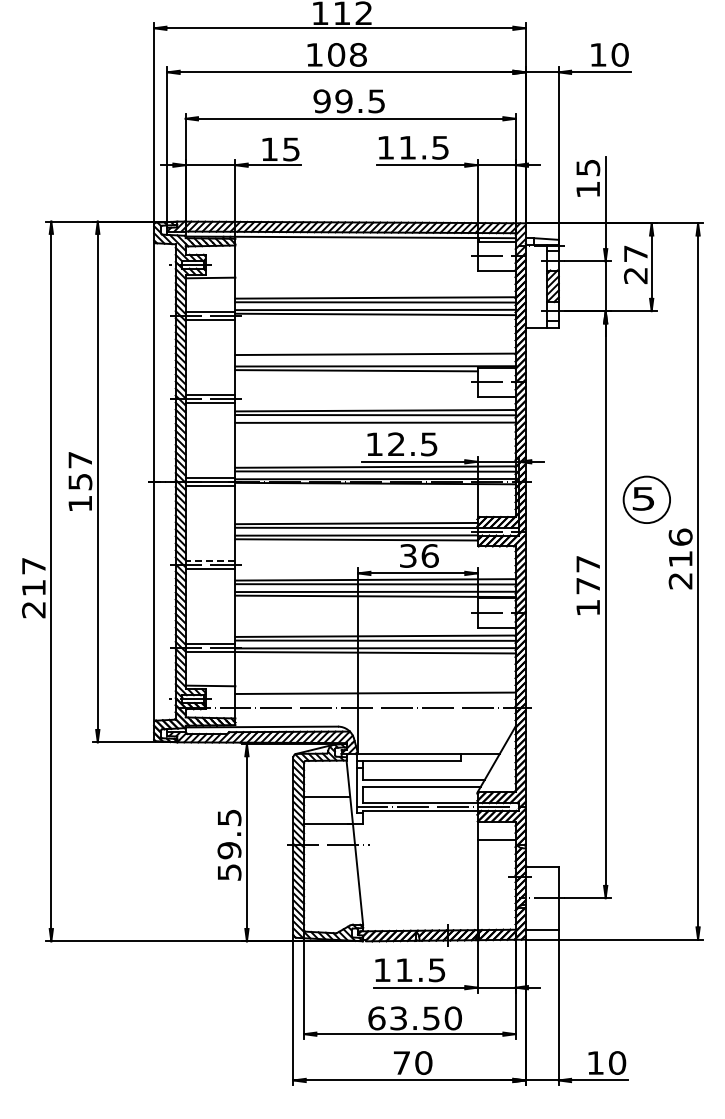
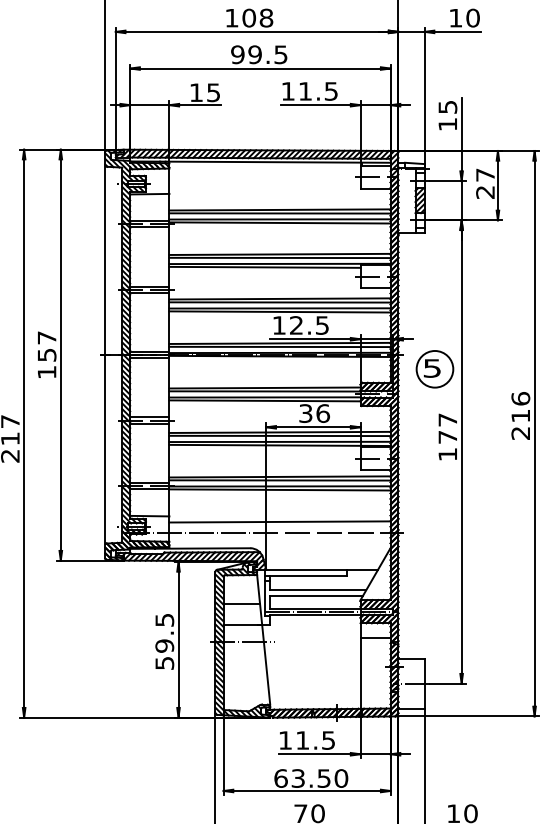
line: (375, 358) -> (279, 257), added
line: (375, 426) -> (279, 311), added
part: (646, 499) -> (434, 369), moved
line: (210, 560) -> (149, 417), dashed -> solid

